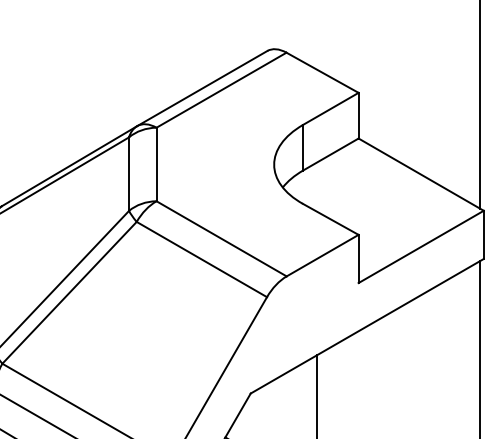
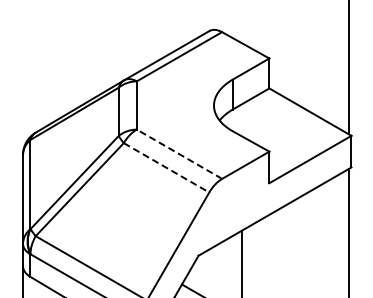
line: (221, 237) -> (179, 153), solid -> dashed
line: (201, 260) -> (166, 168), solid -> dashed

